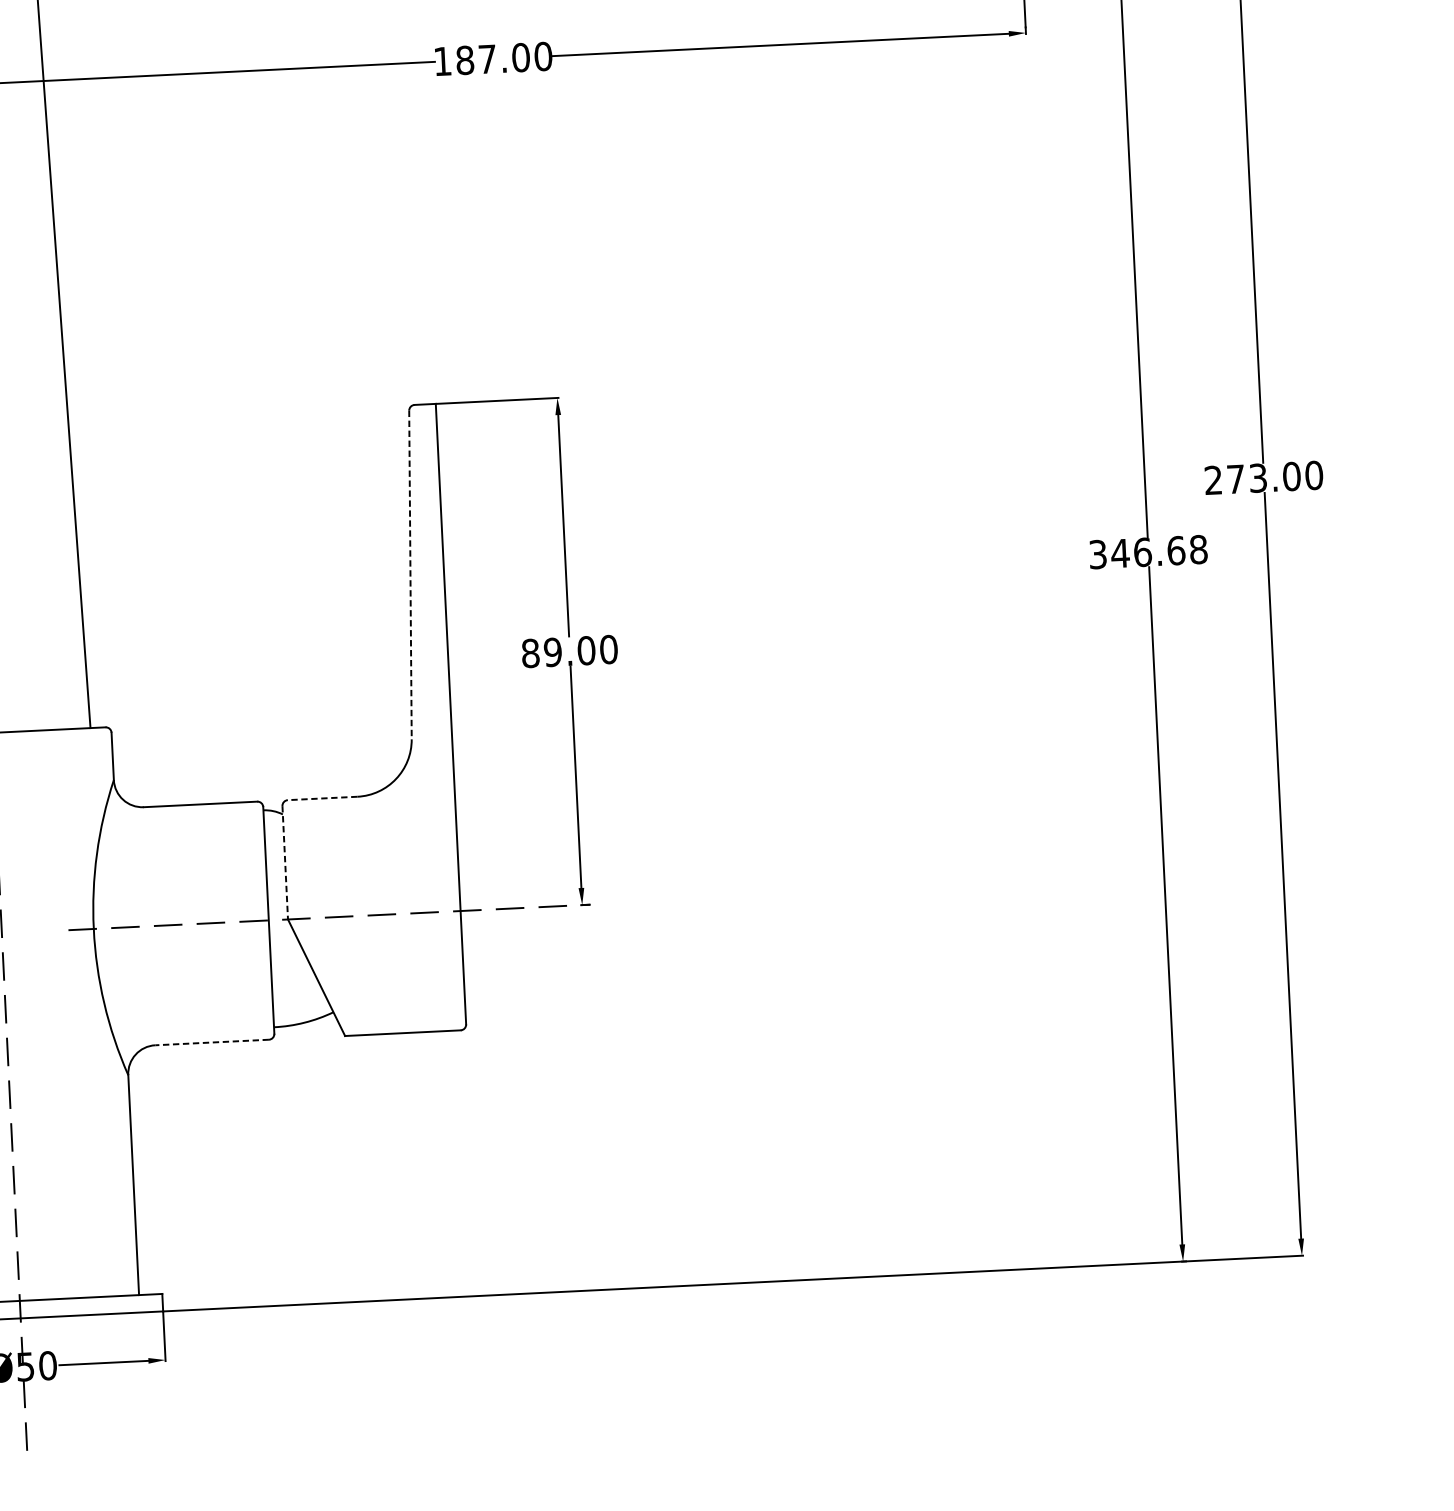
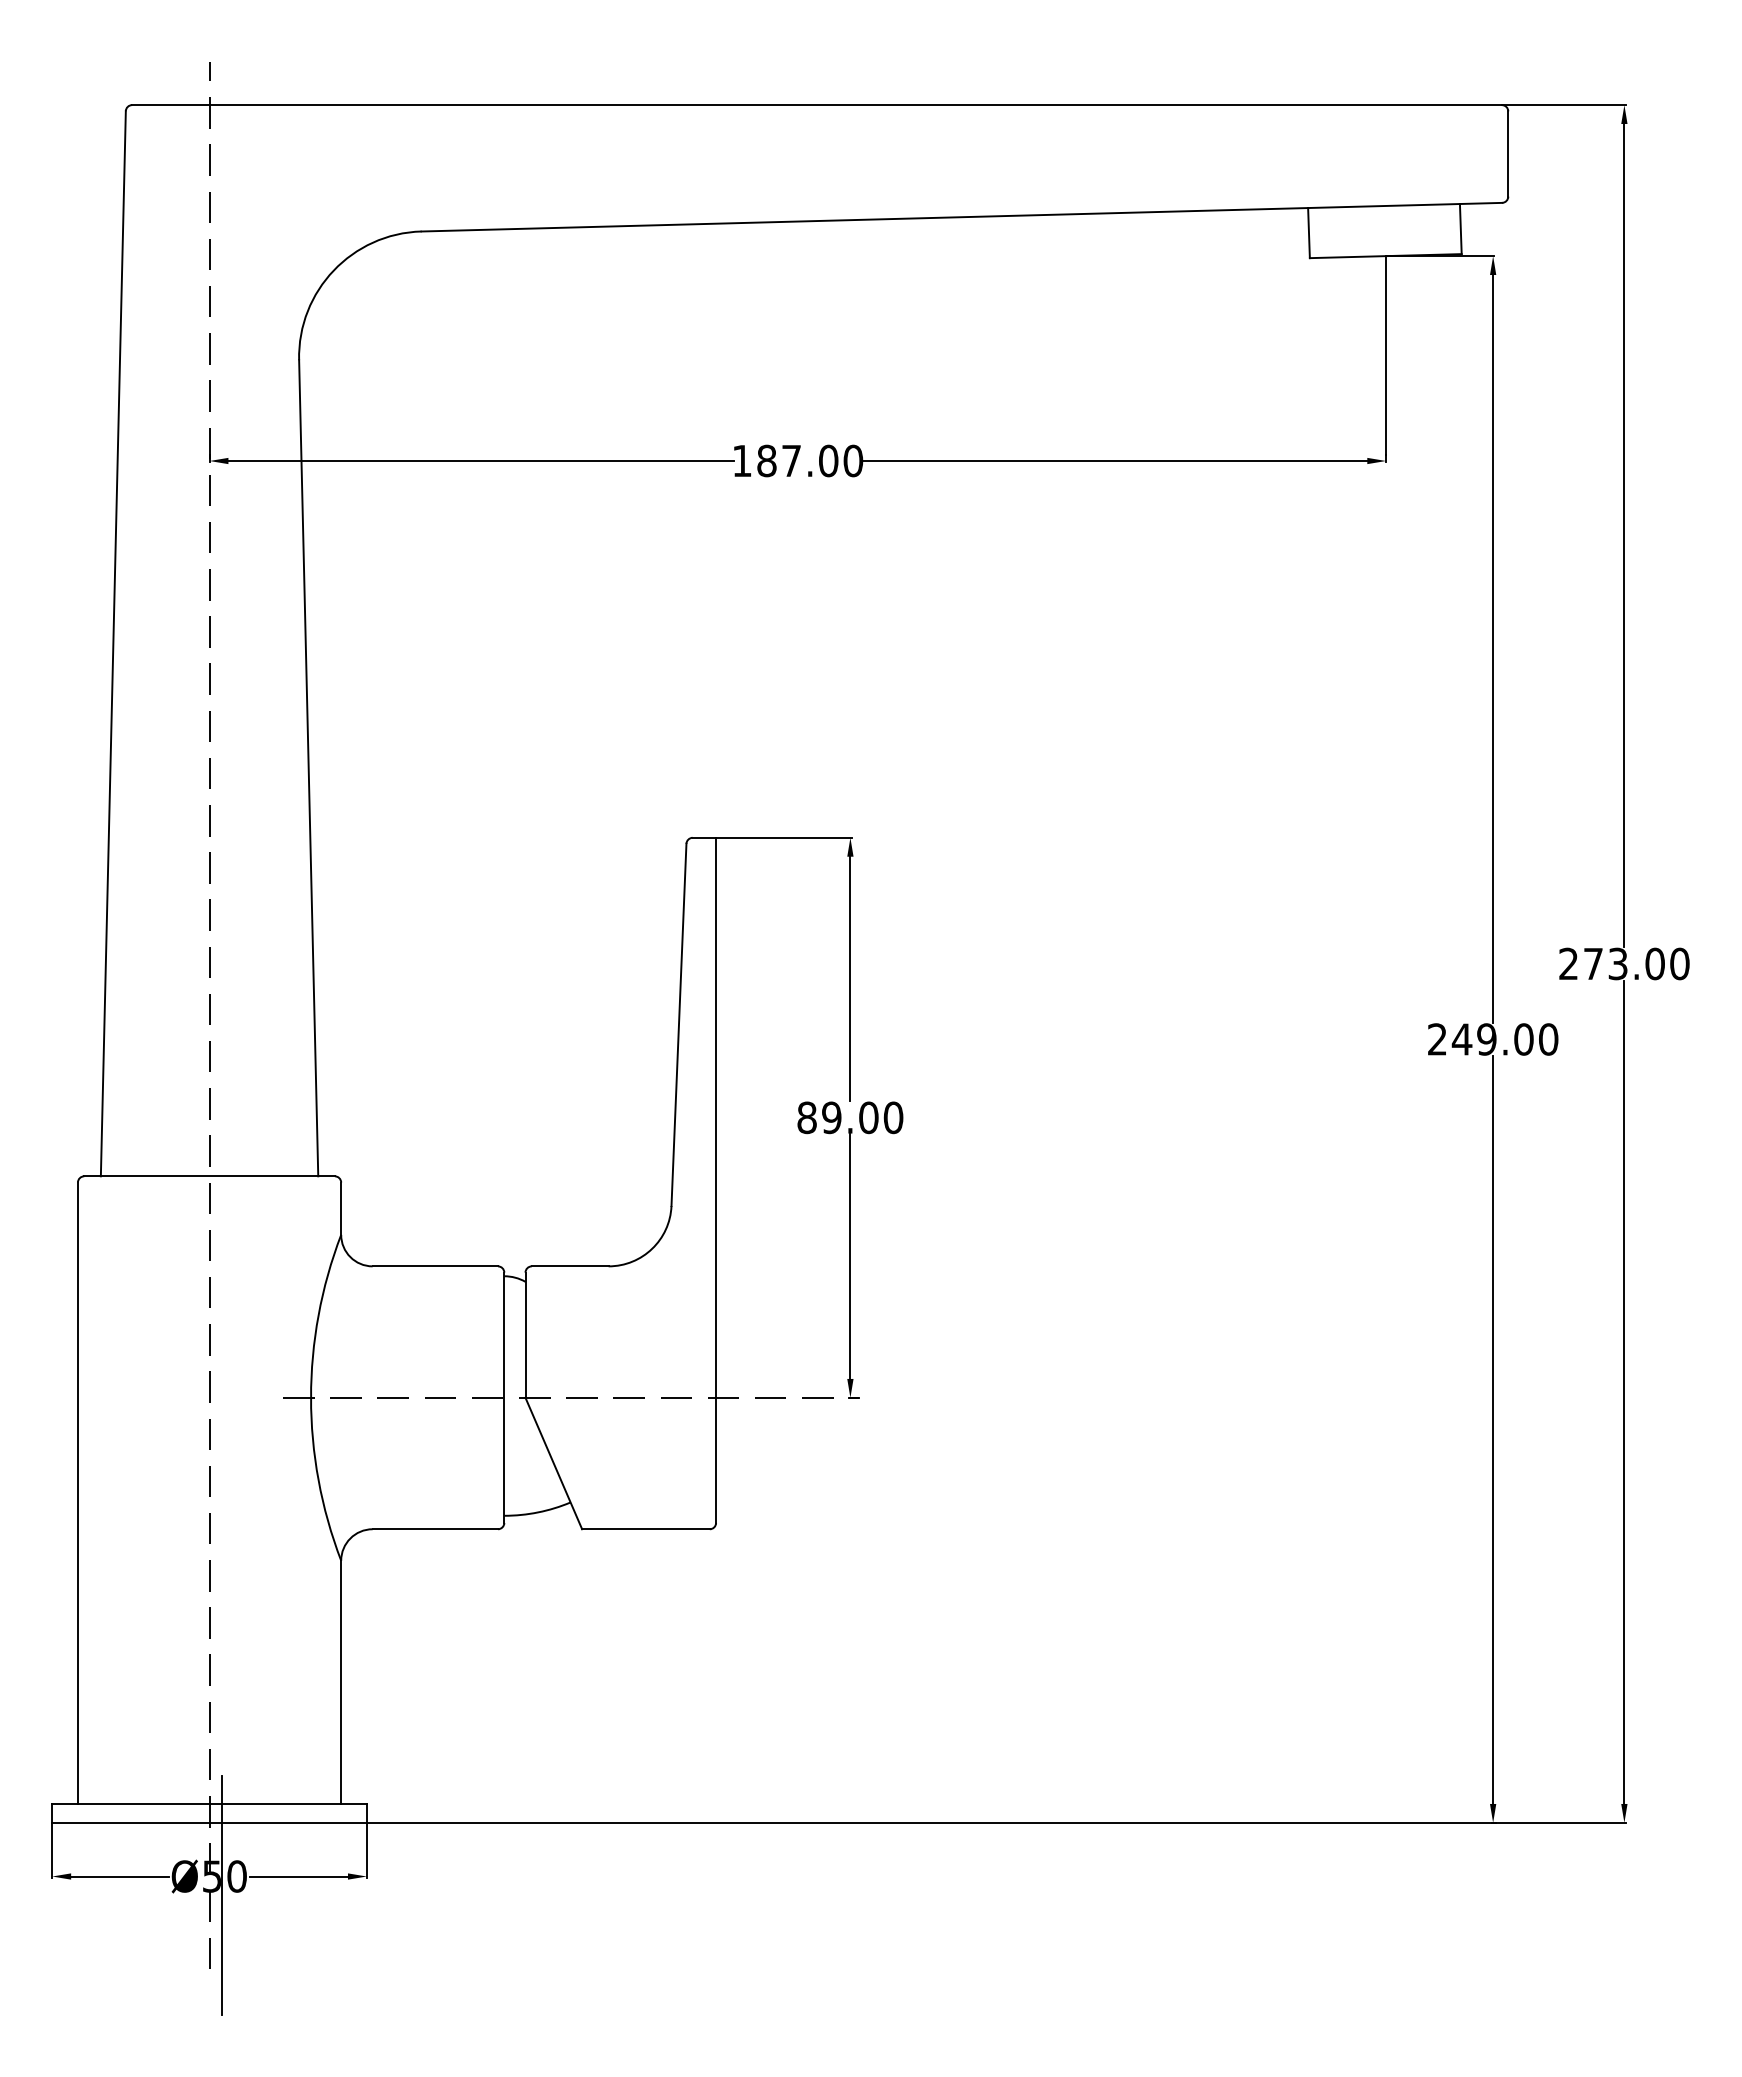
text: (1148, 552) -> (1493, 1039), 346.68 -> 249.00
line: (410, 575) -> (678, 1025), dashed -> solid
line: (322, 798) -> (569, 1266), dashed -> solid
line: (285, 863) -> (525, 1335), dashed -> solid
line: (212, 1042) -> (435, 1529), dashed -> solid
line: (35, 1383) -> (222, 1895), added

